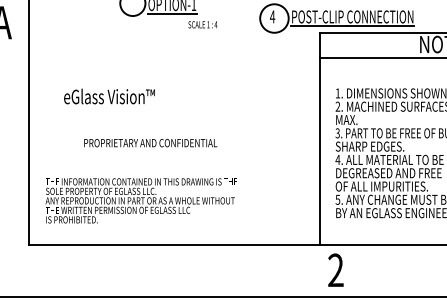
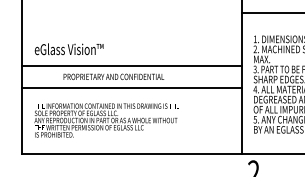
text: (109, 96) -> (69, 49), moved
line: (174, 128) -> (131, 65), added
line: (174, 157) -> (131, 87), added

